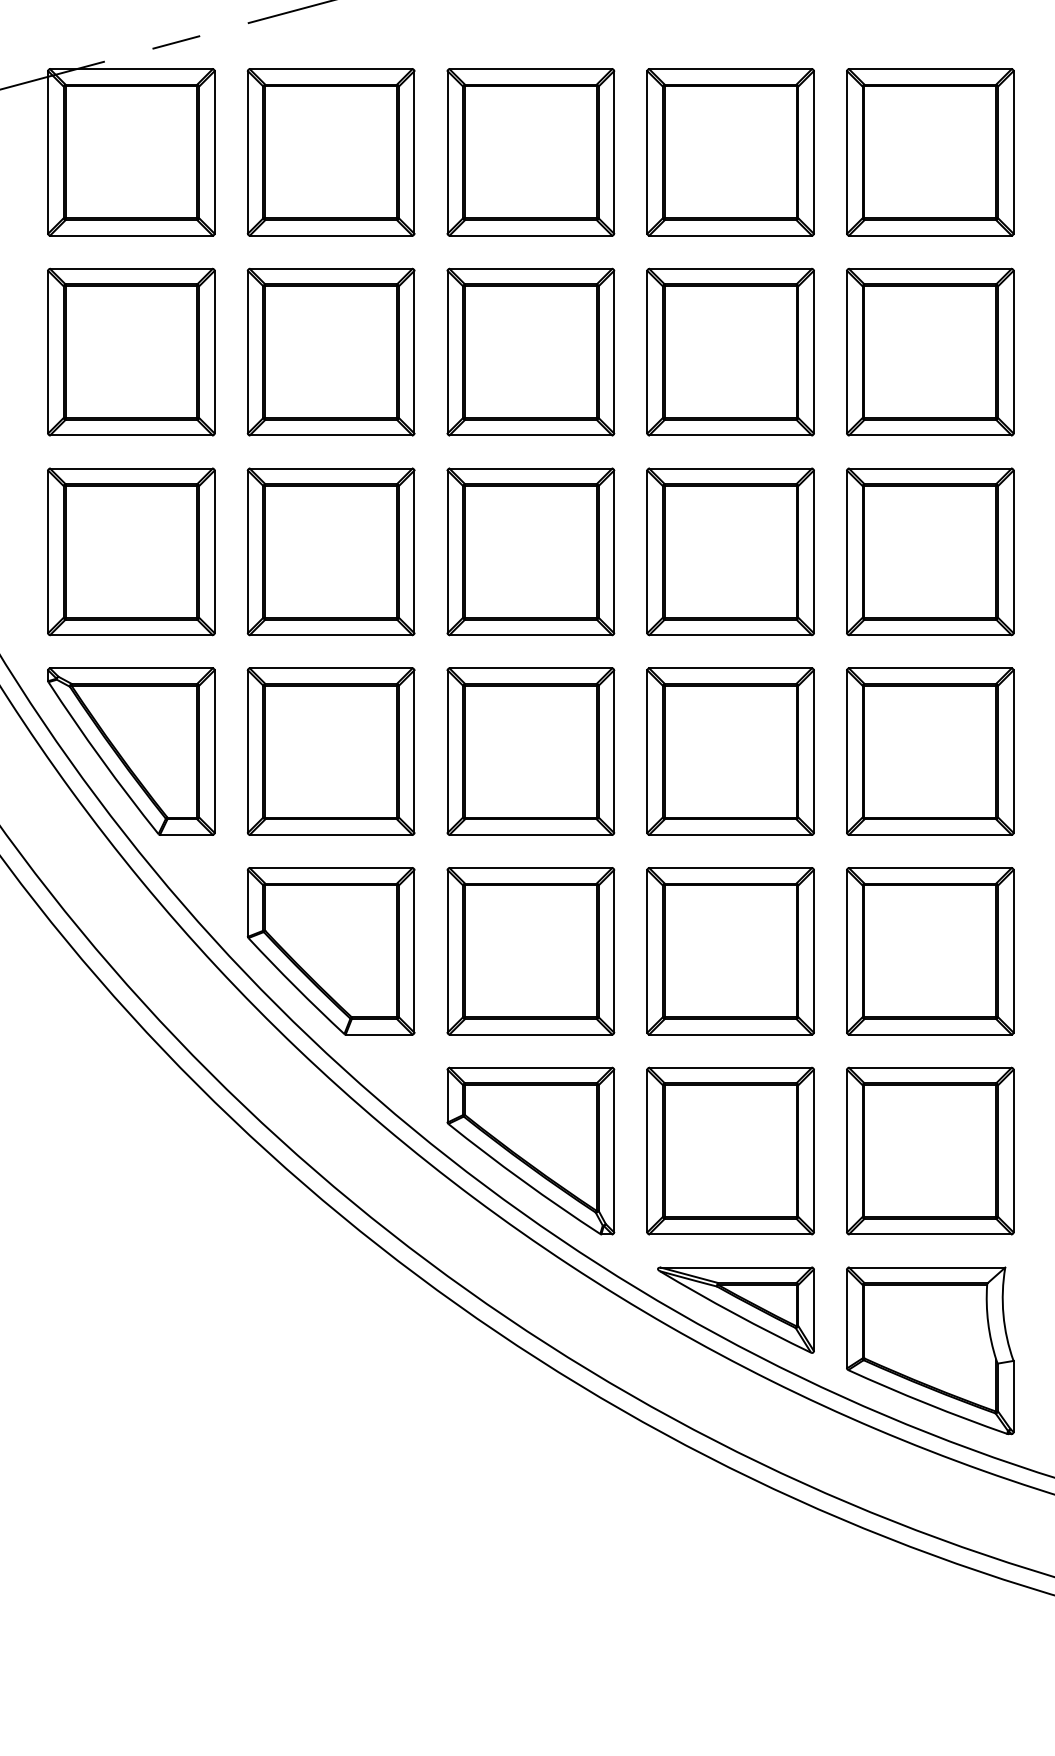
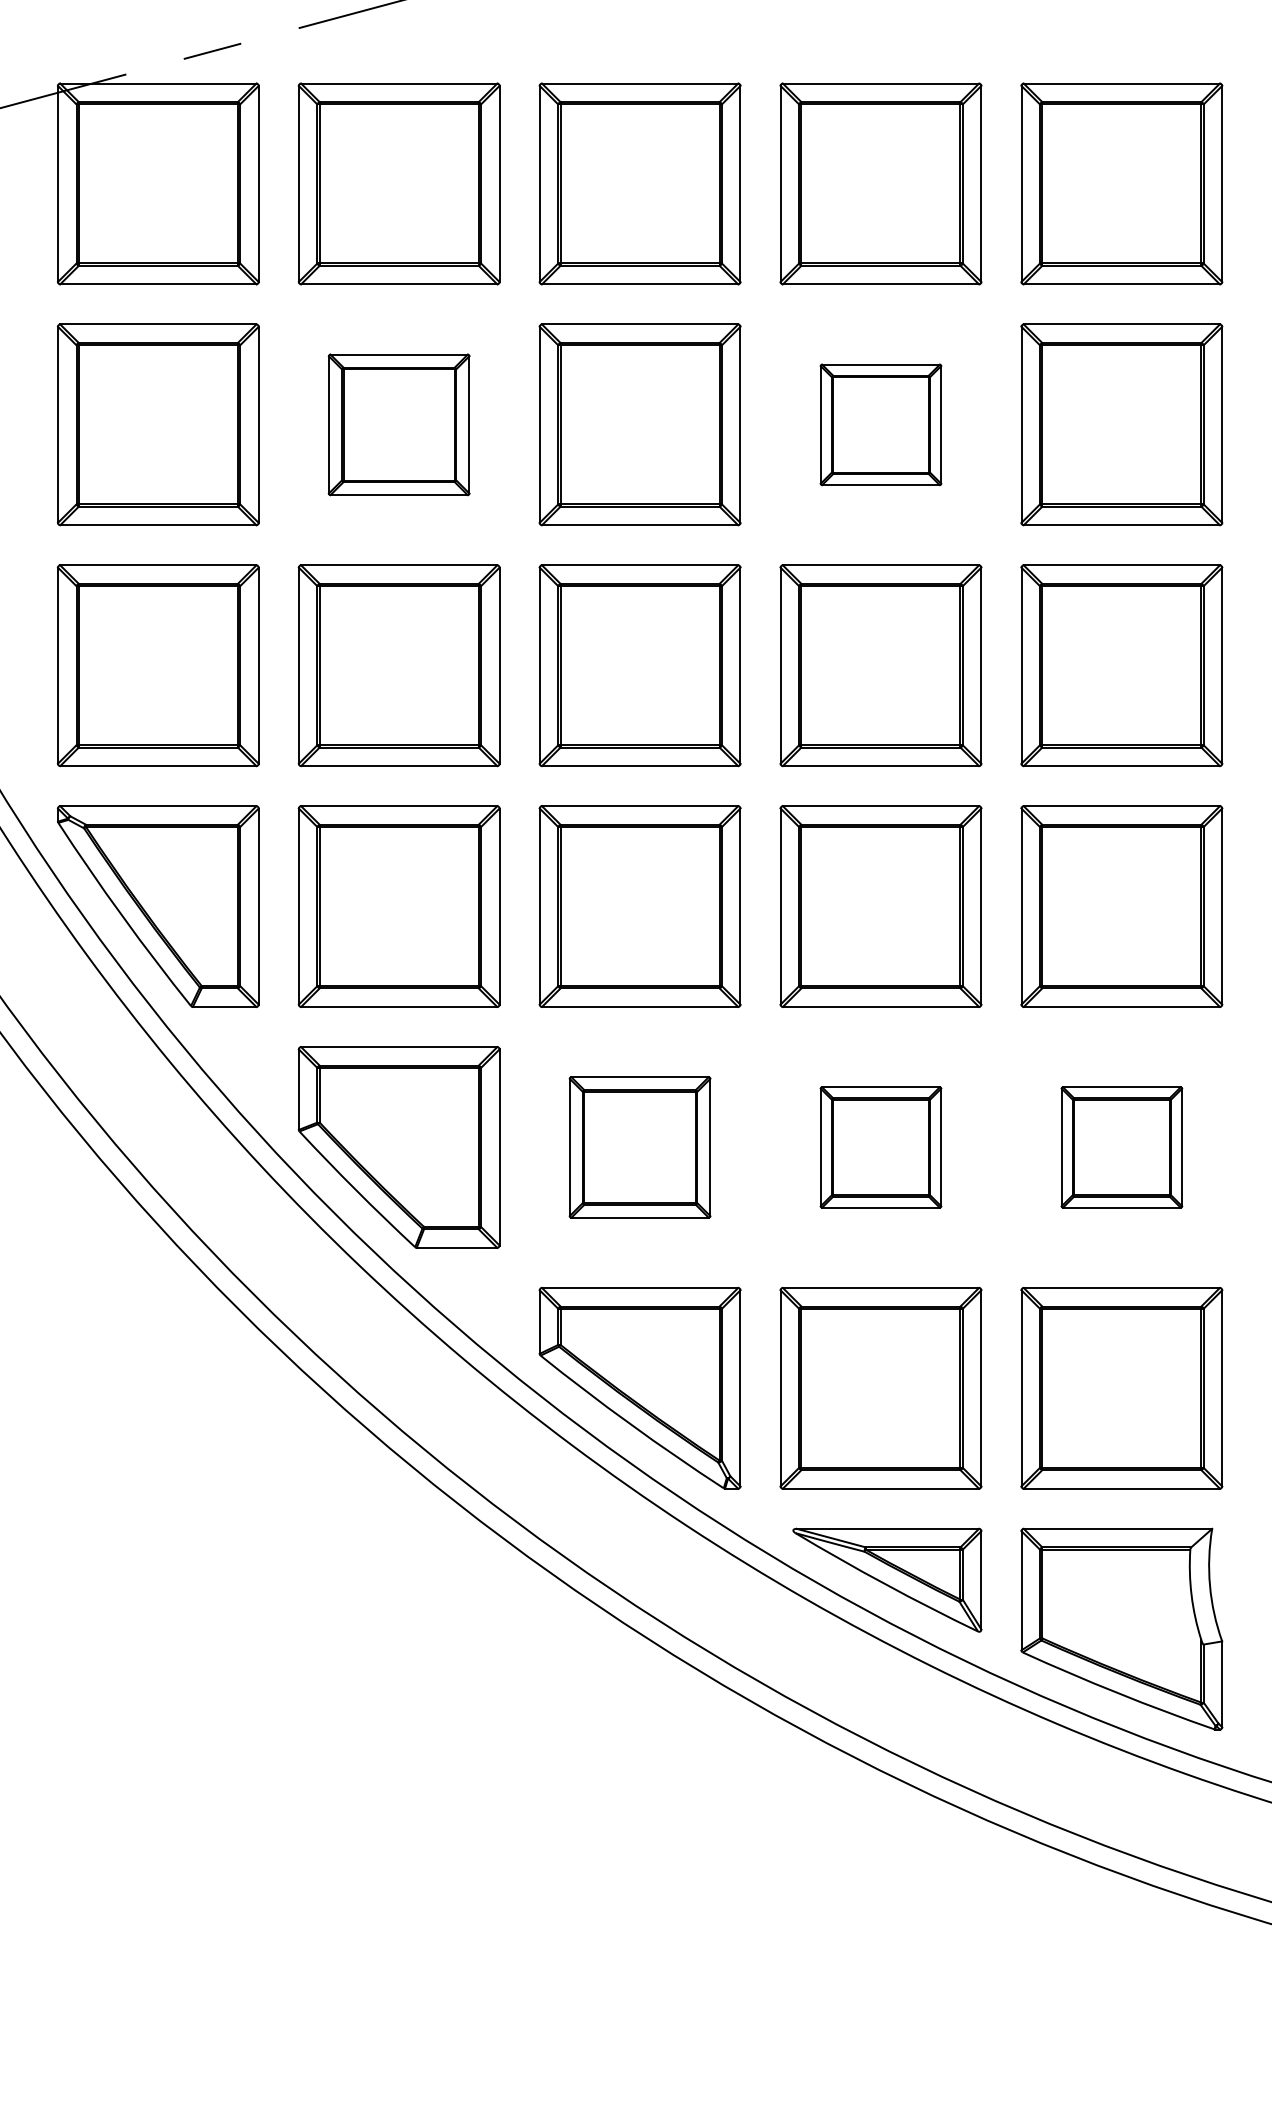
part: (330, 351) -> (398, 424), size x0.7
part: (730, 351) -> (880, 424), size x0.6
part: (530, 951) -> (639, 1147), size x0.7
part: (730, 951) -> (880, 1147), size x0.6
part: (930, 951) -> (1121, 1147), size x0.6

